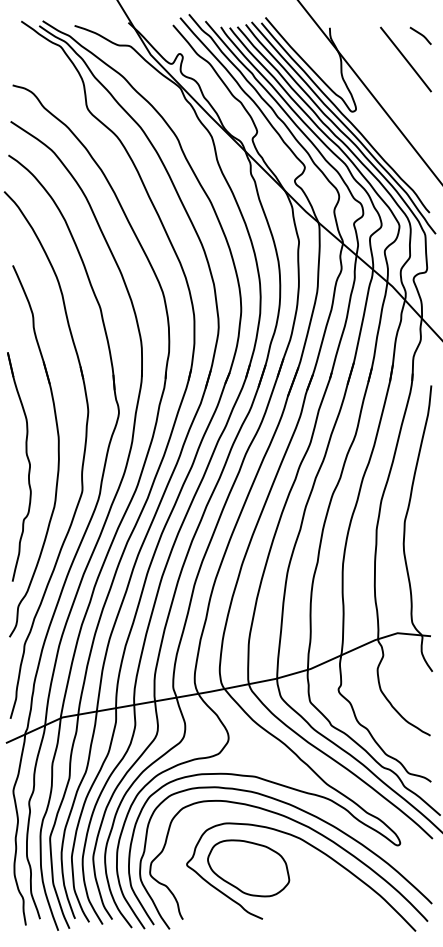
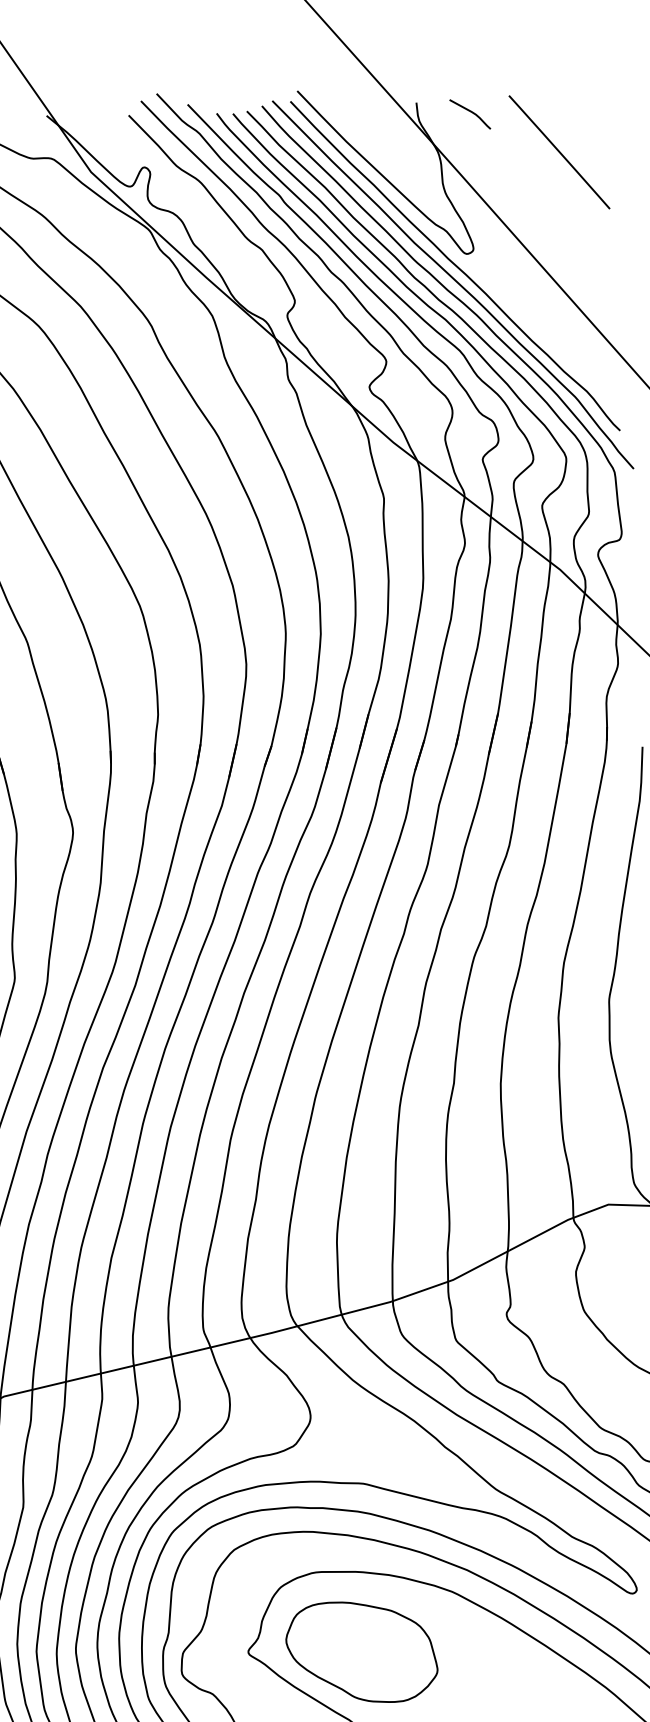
curve: (420, 35) -> (469, 113), moved

